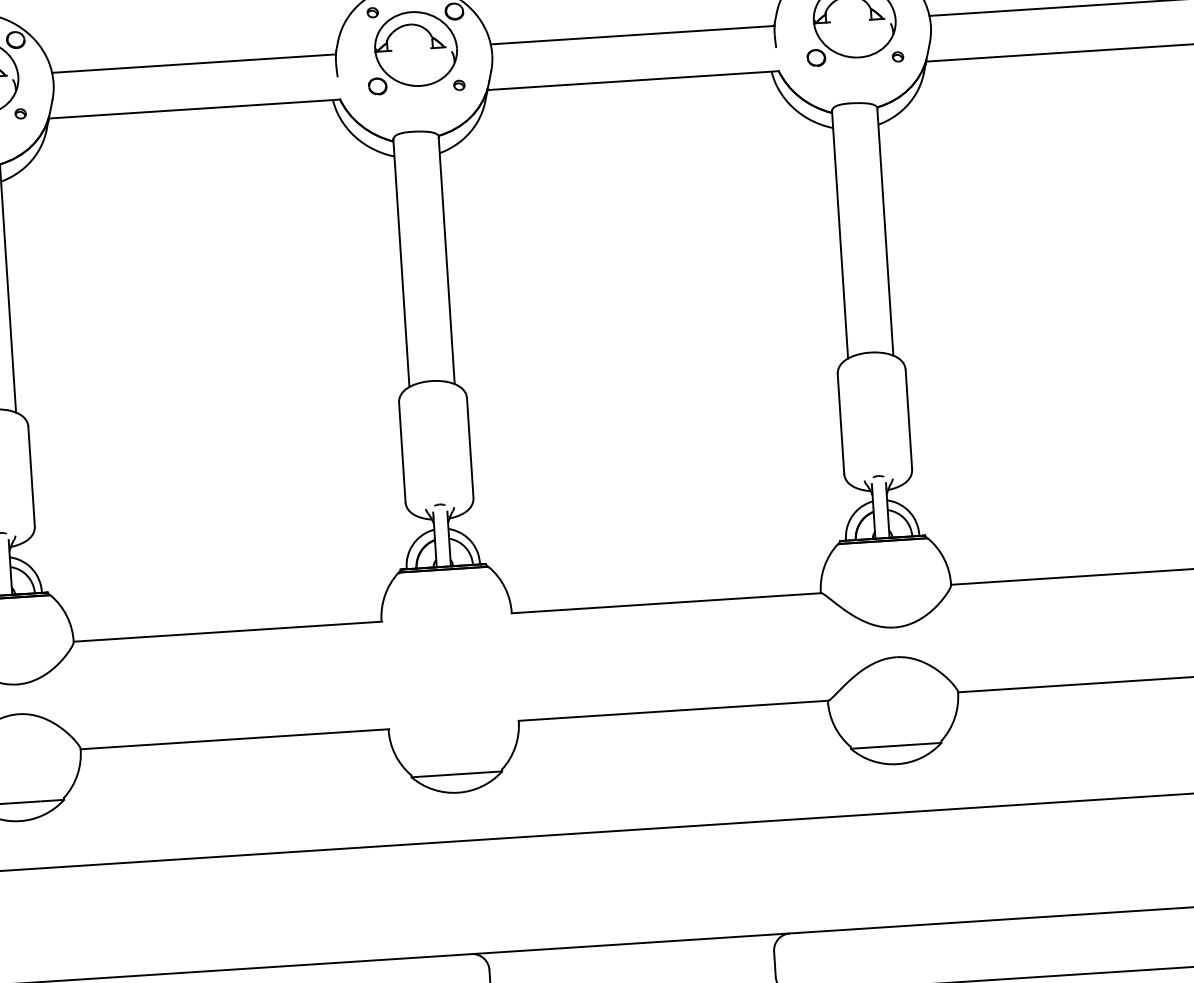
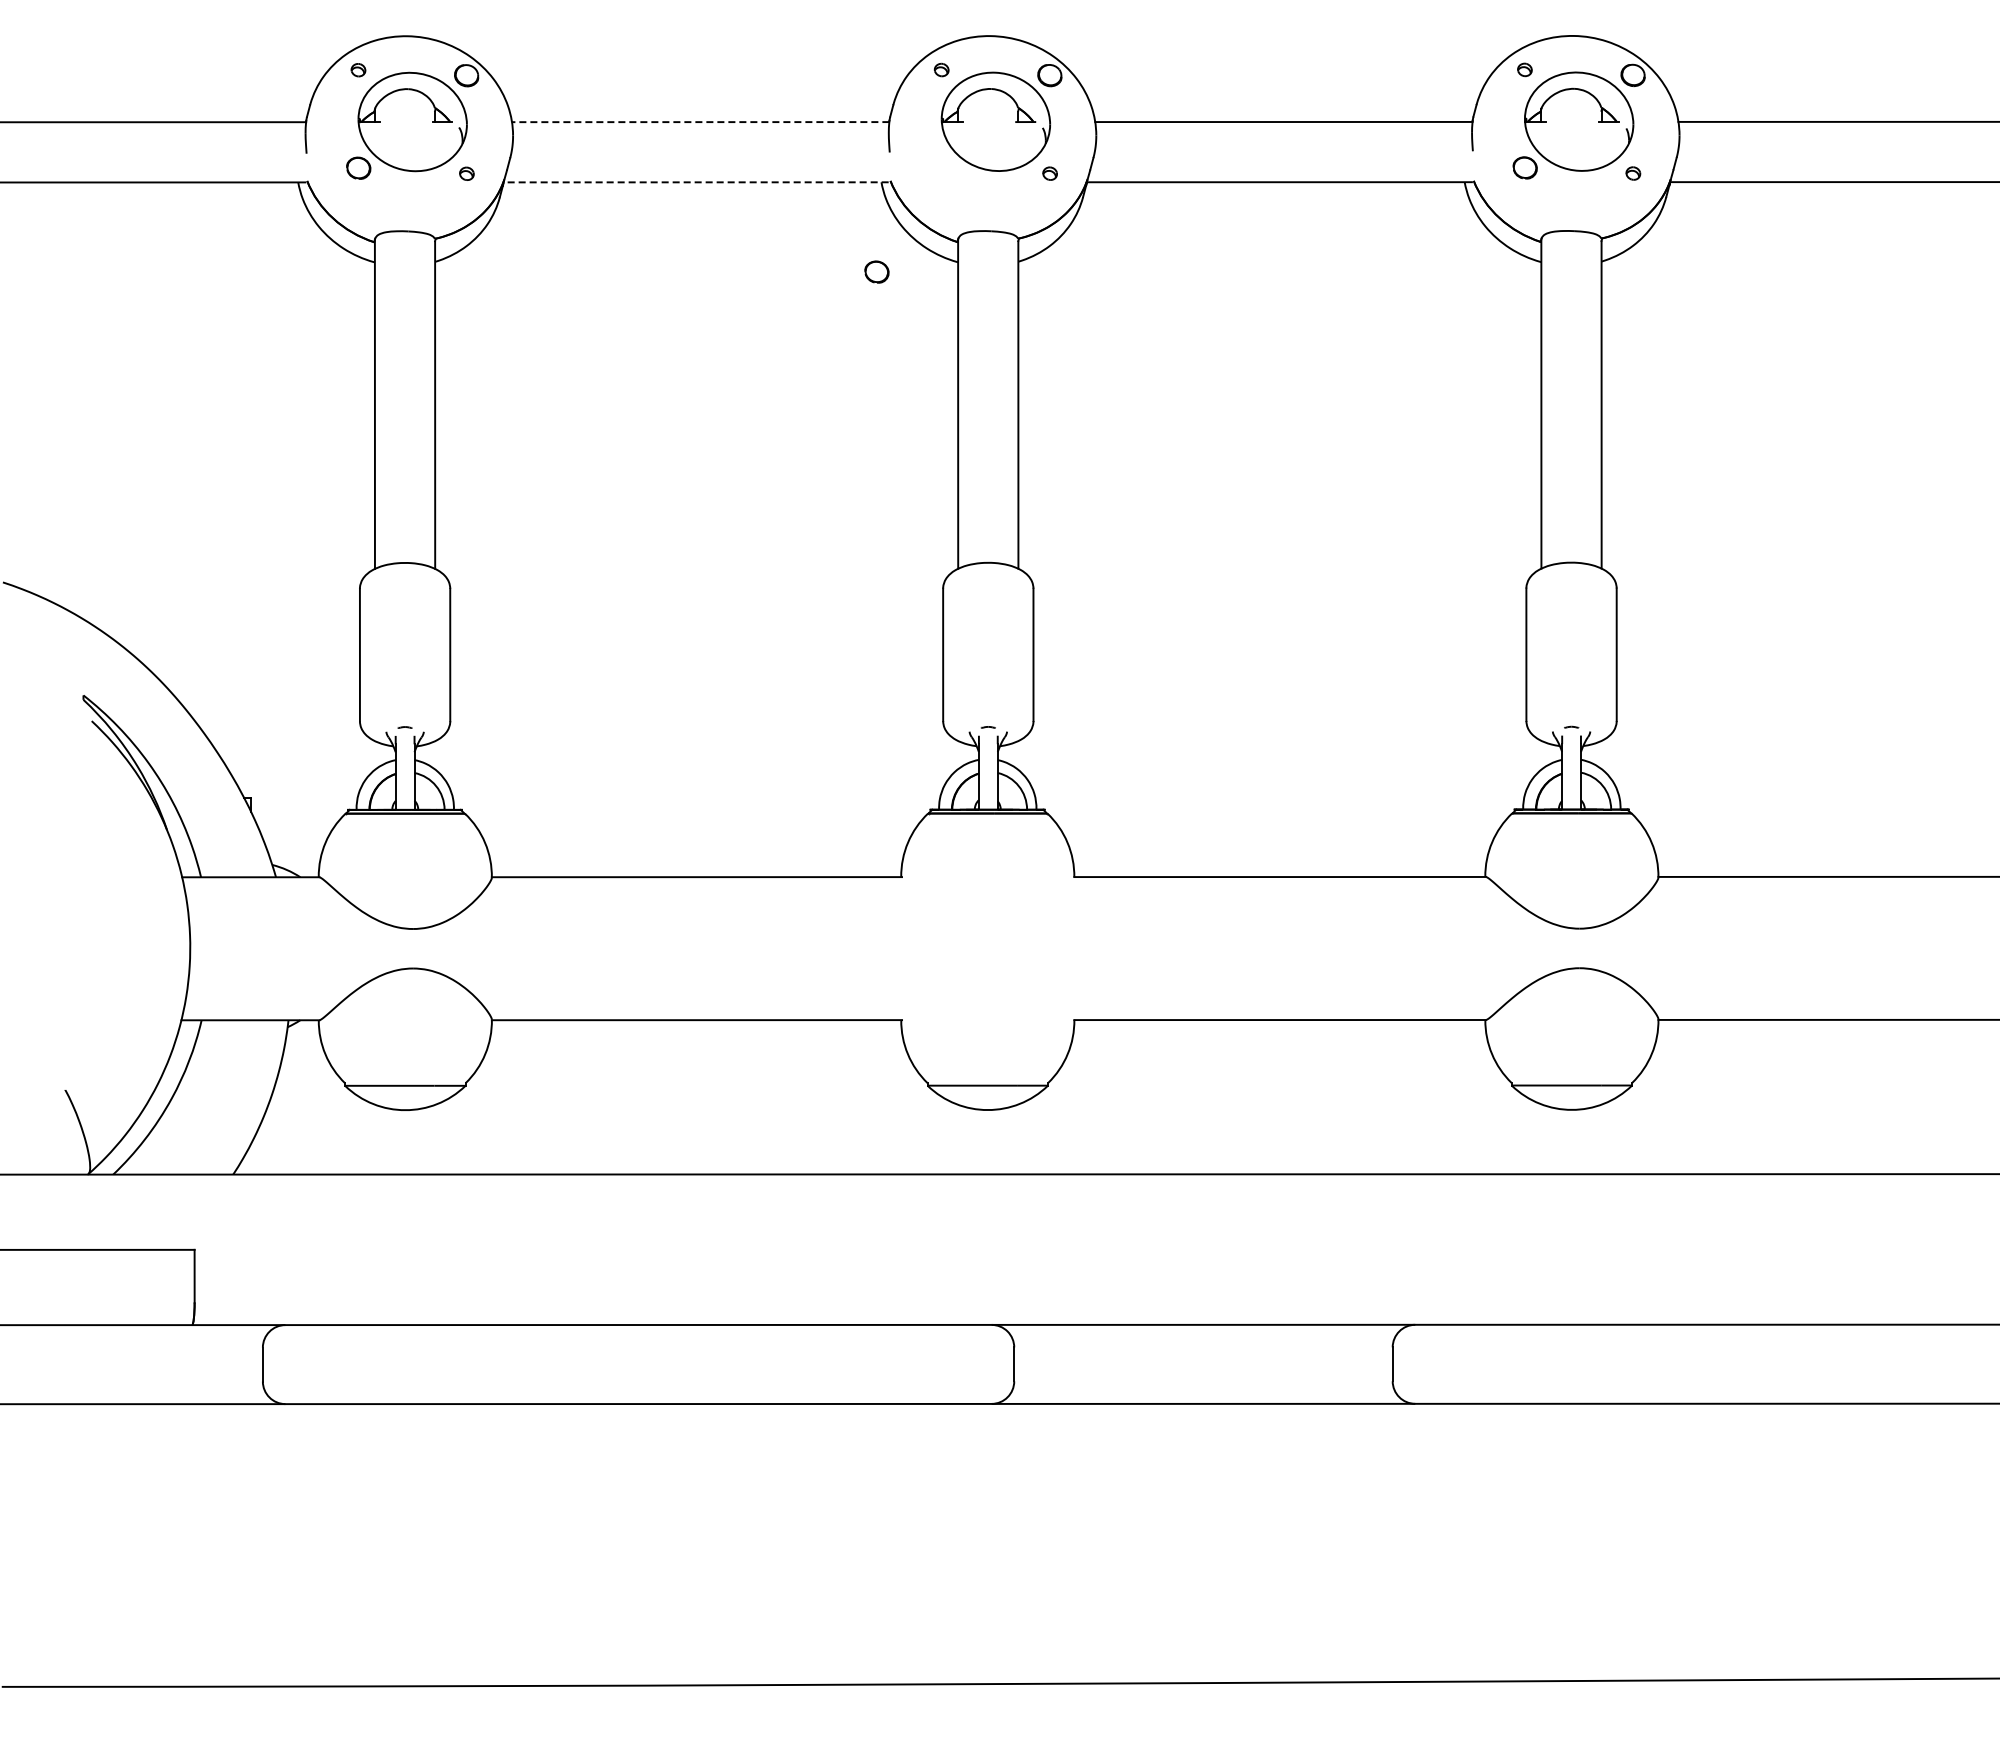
line: (193, 63) -> (700, 122), solid -> dashed
part: (377, 86) -> (876, 271), moved
line: (193, 109) -> (696, 182), solid -> dashed

